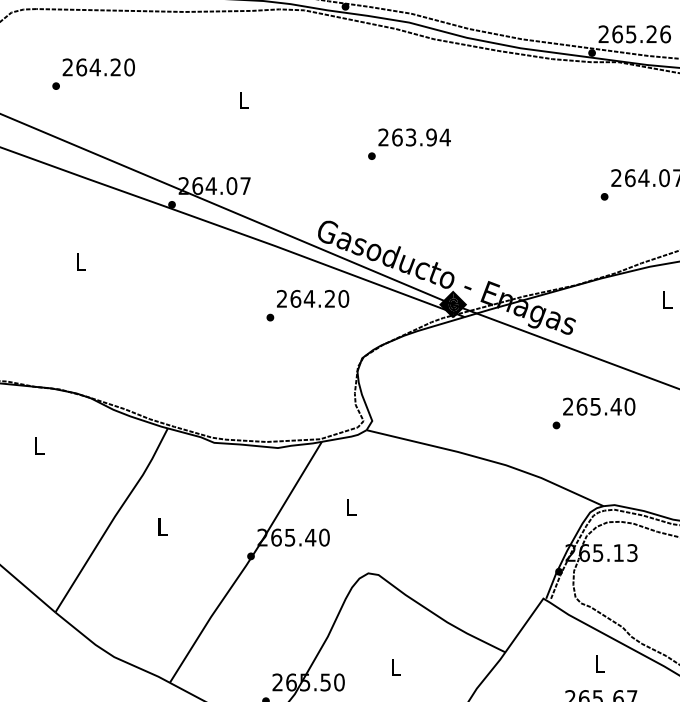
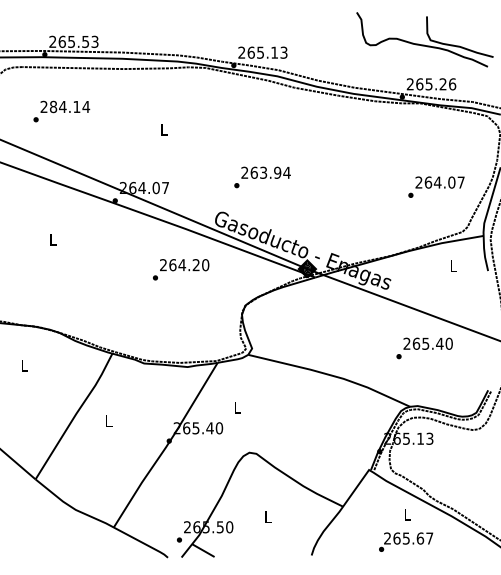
text: (105, 66) -> (69, 106), 264.20 -> 284.14
text: (409, 144) -> (262, 177), moved
text: (308, 305) -> (181, 269), moved
text: (593, 413) -> (424, 348), moved

